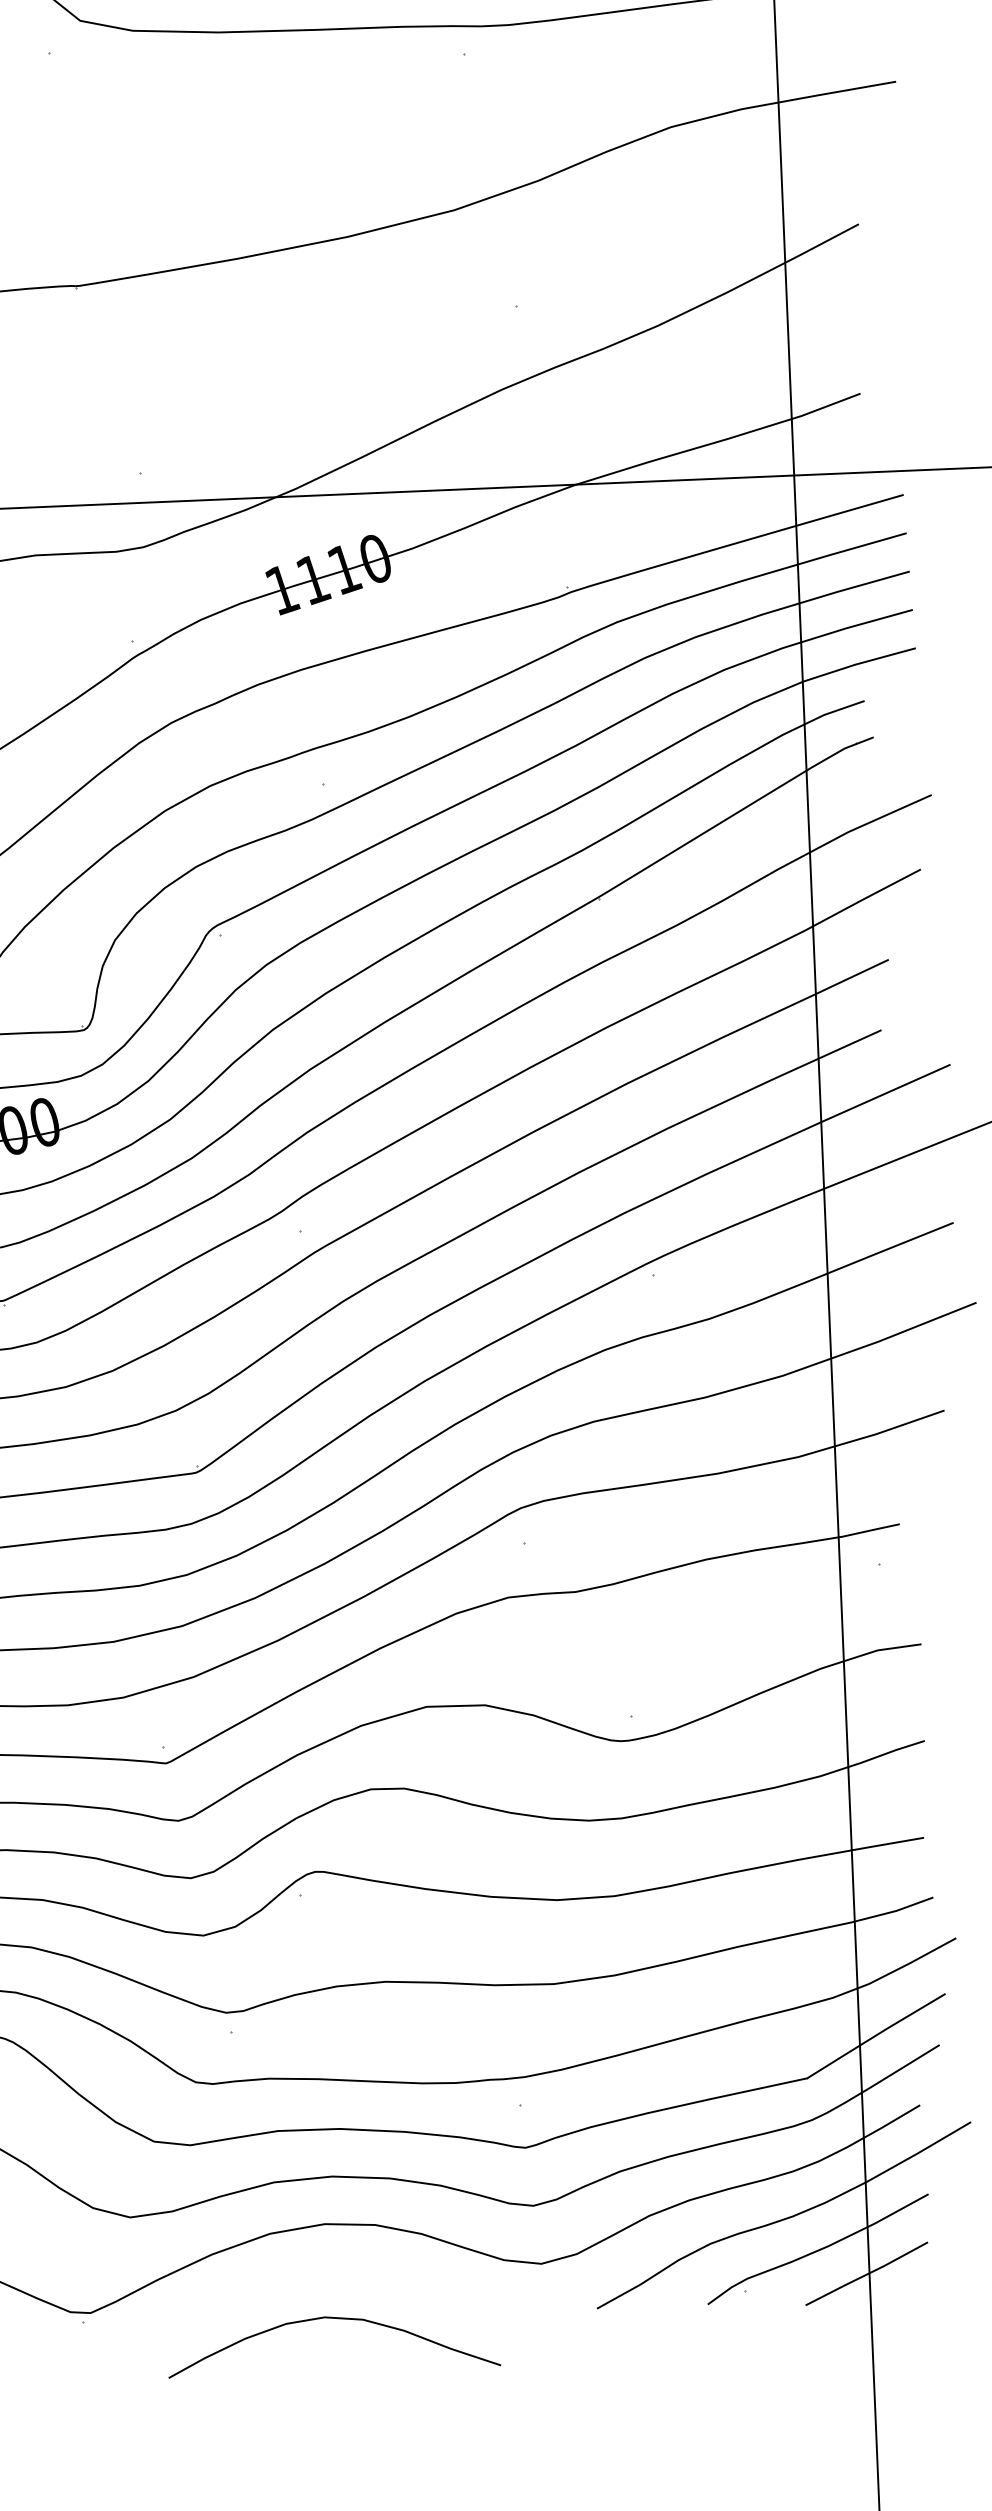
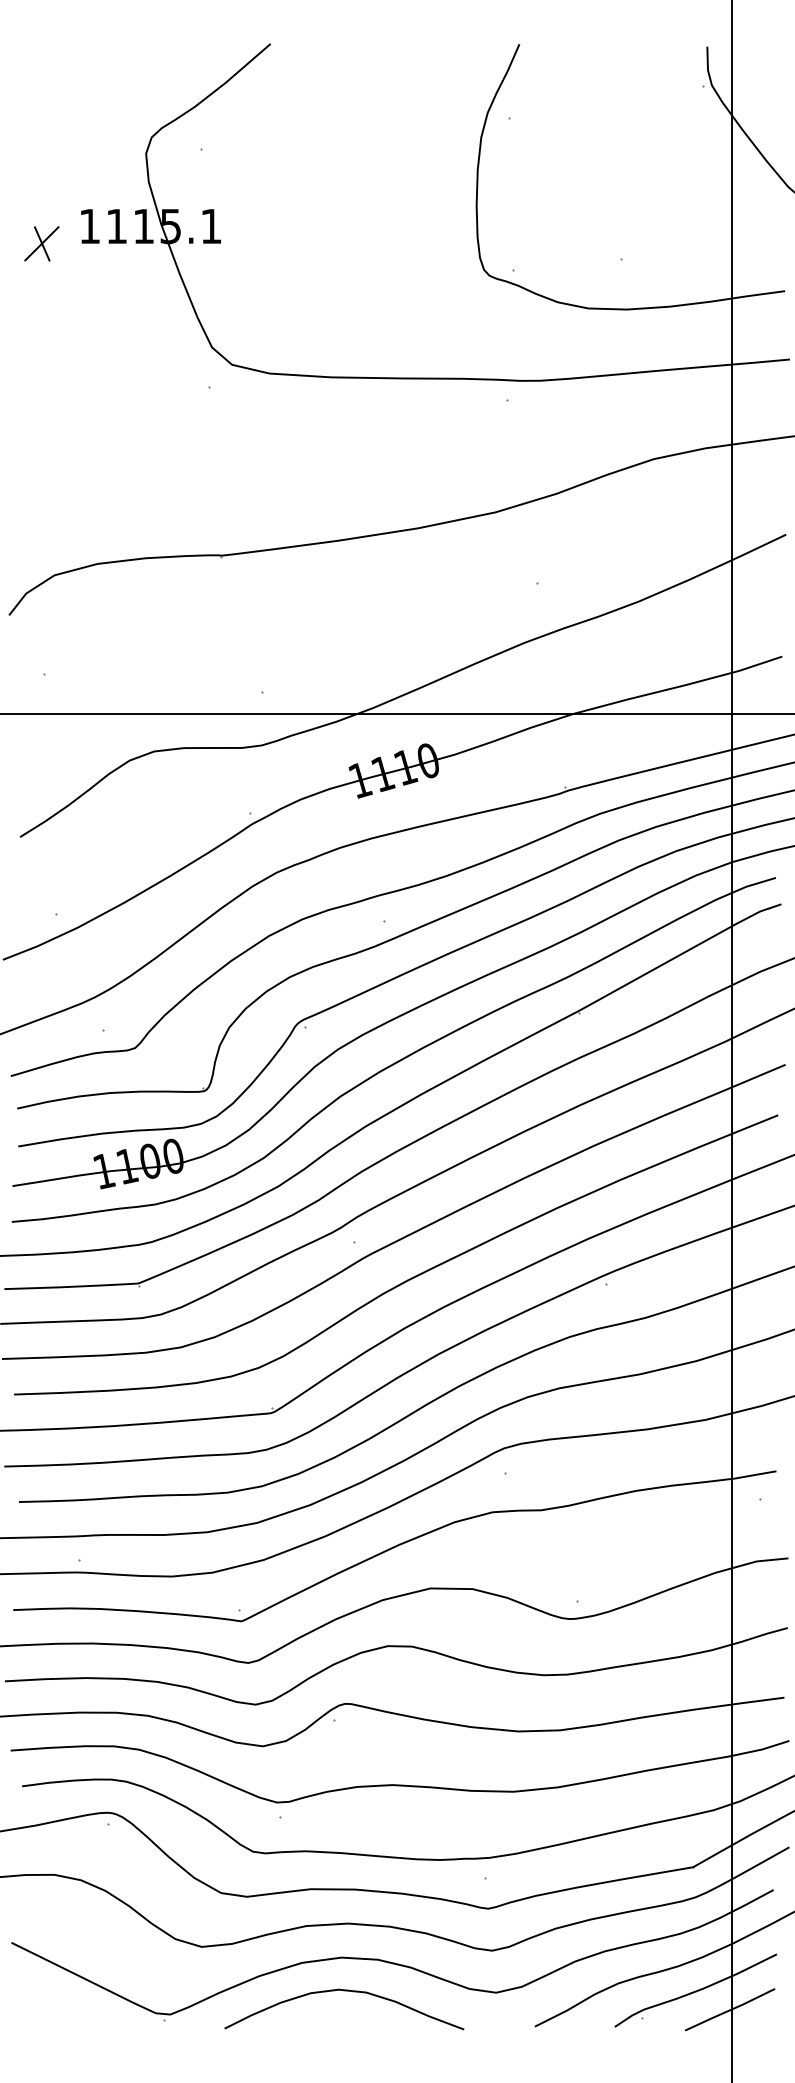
curve: (332, 2319) -> (344, 1991), moved

